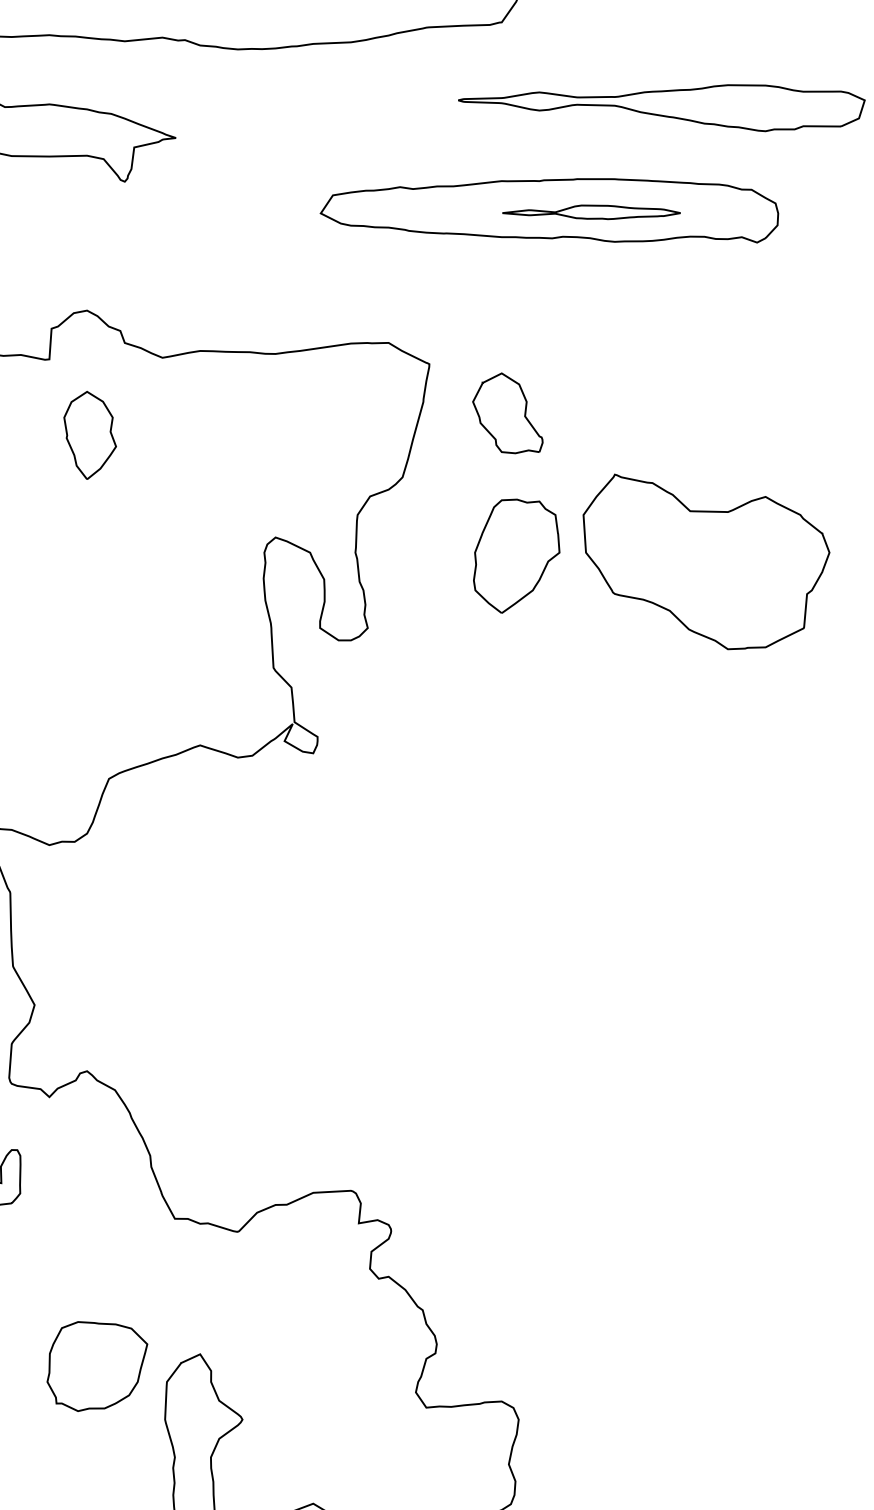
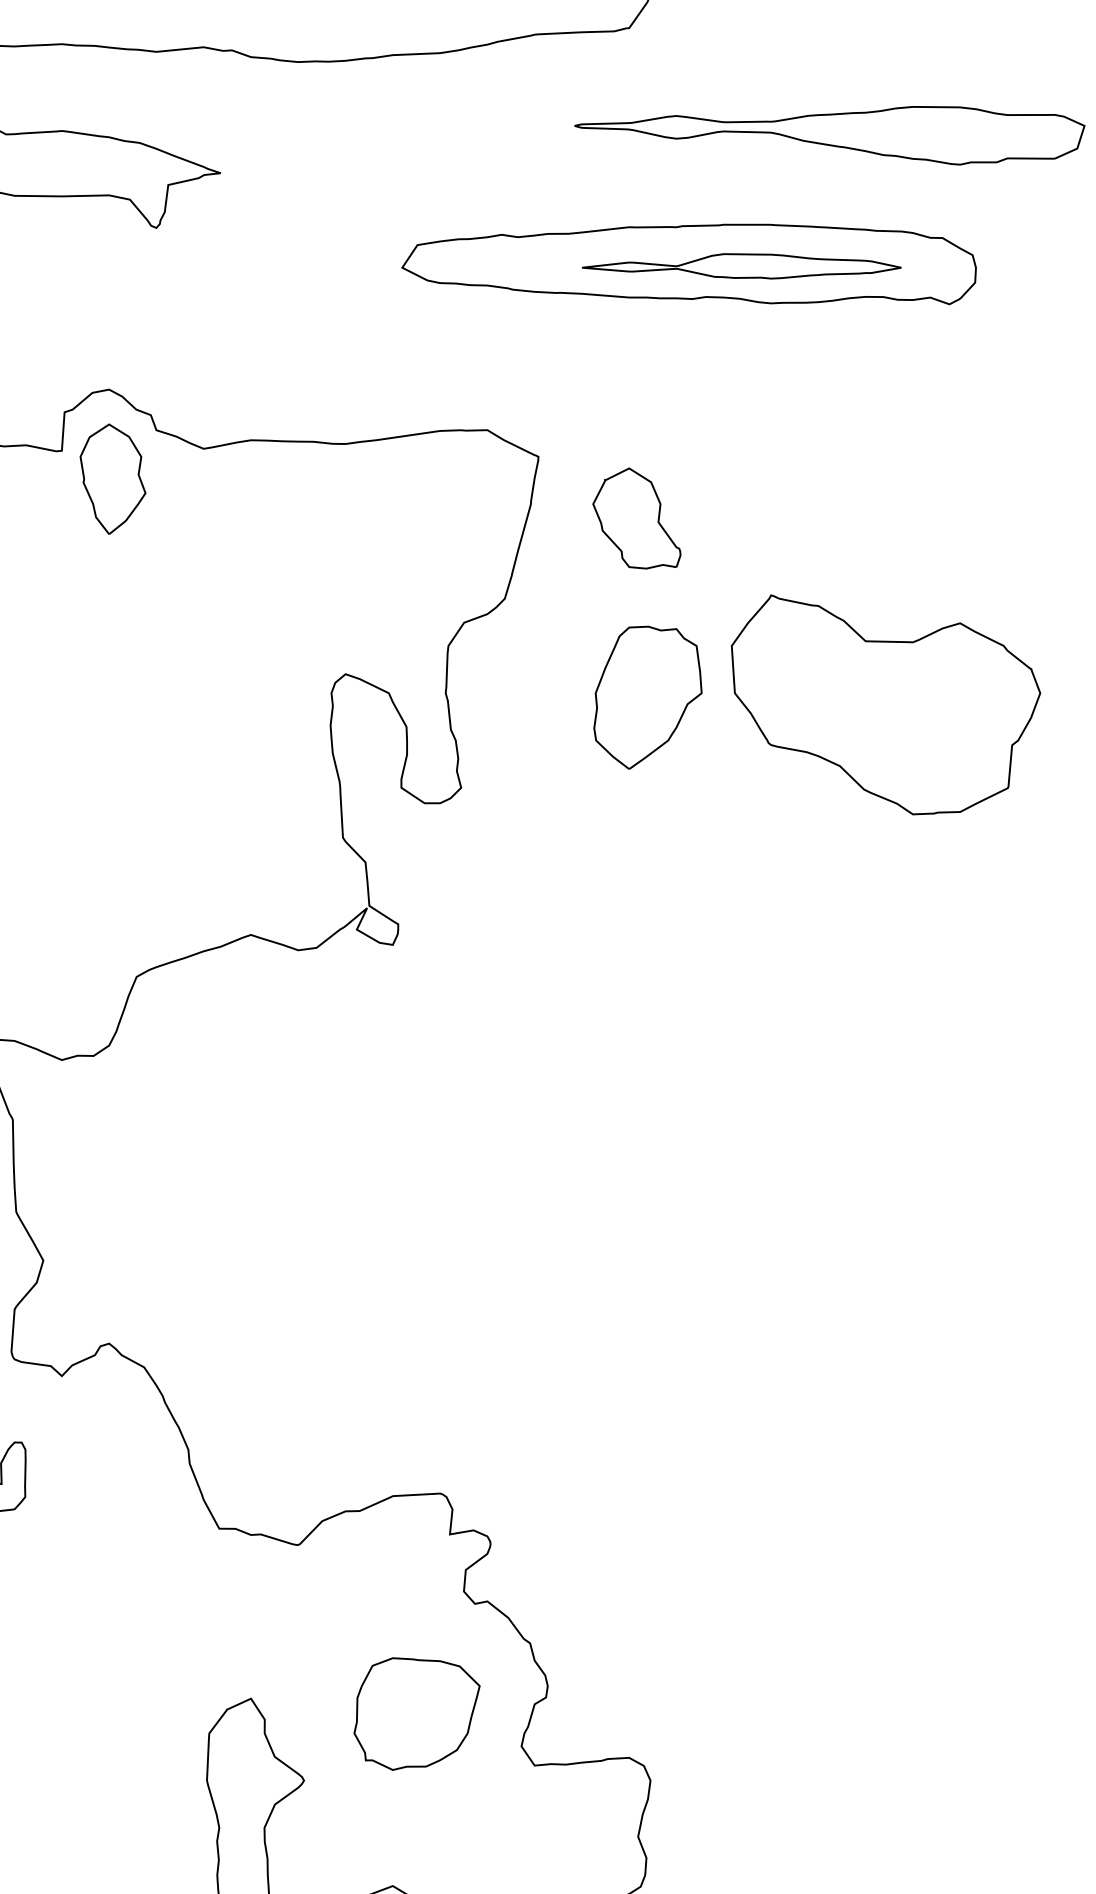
part: (591, 212) -> (741, 266), size x1.43
part: (89, 434) -> (112, 478), moved
part: (96, 1366) -> (416, 1713), moved

